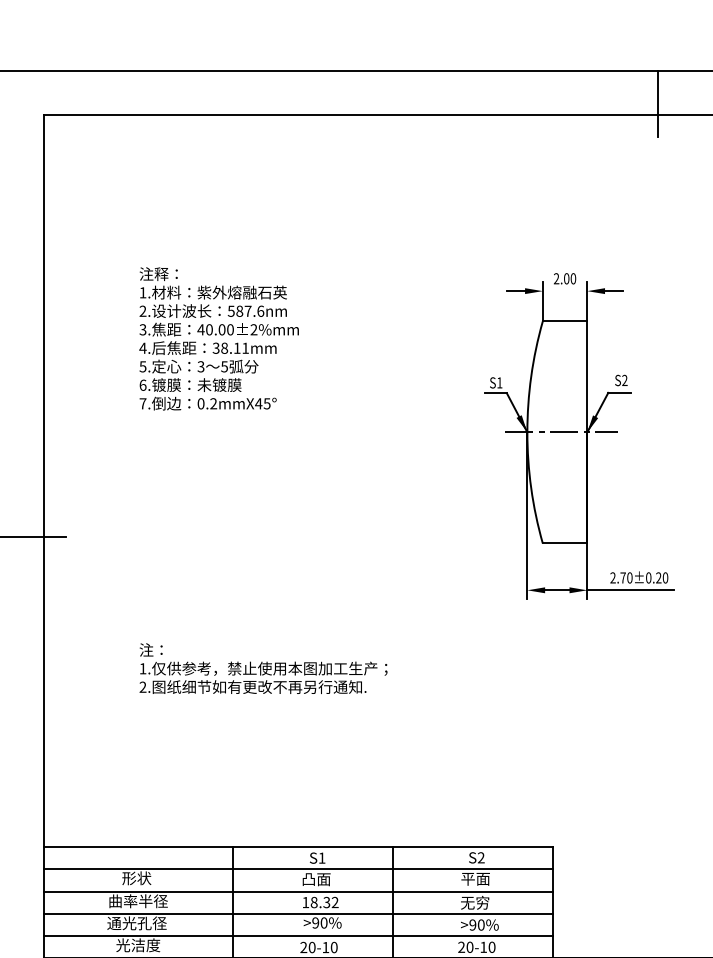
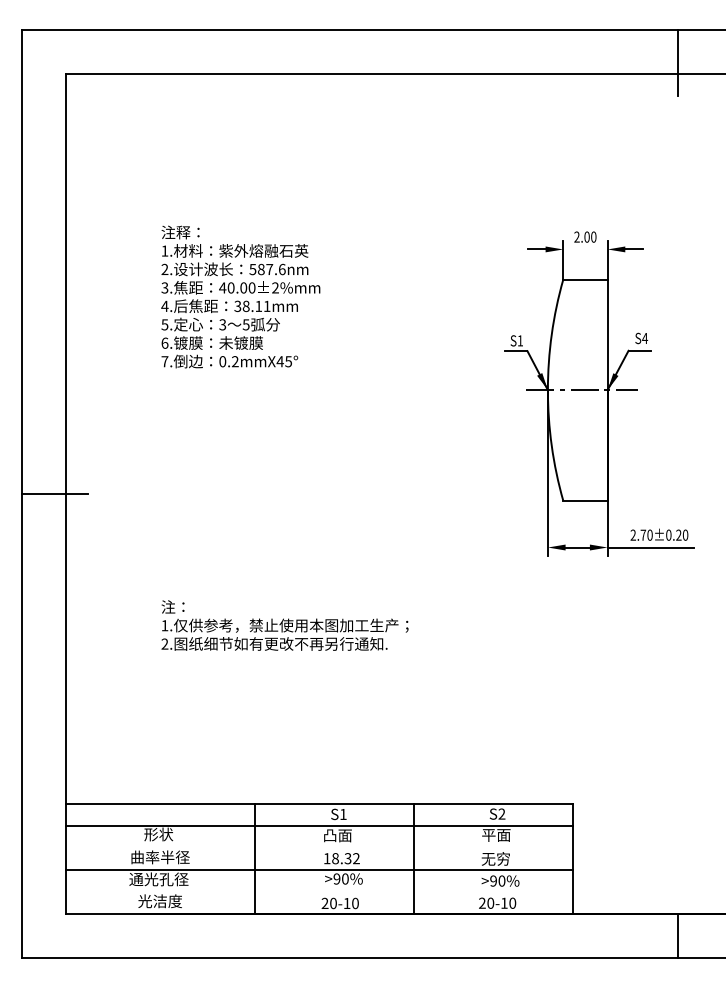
text: (625, 379) -> (645, 337), S2 -> S4
line: (297, 891) -> (318, 847), removed
line: (297, 936) -> (318, 892), removed

